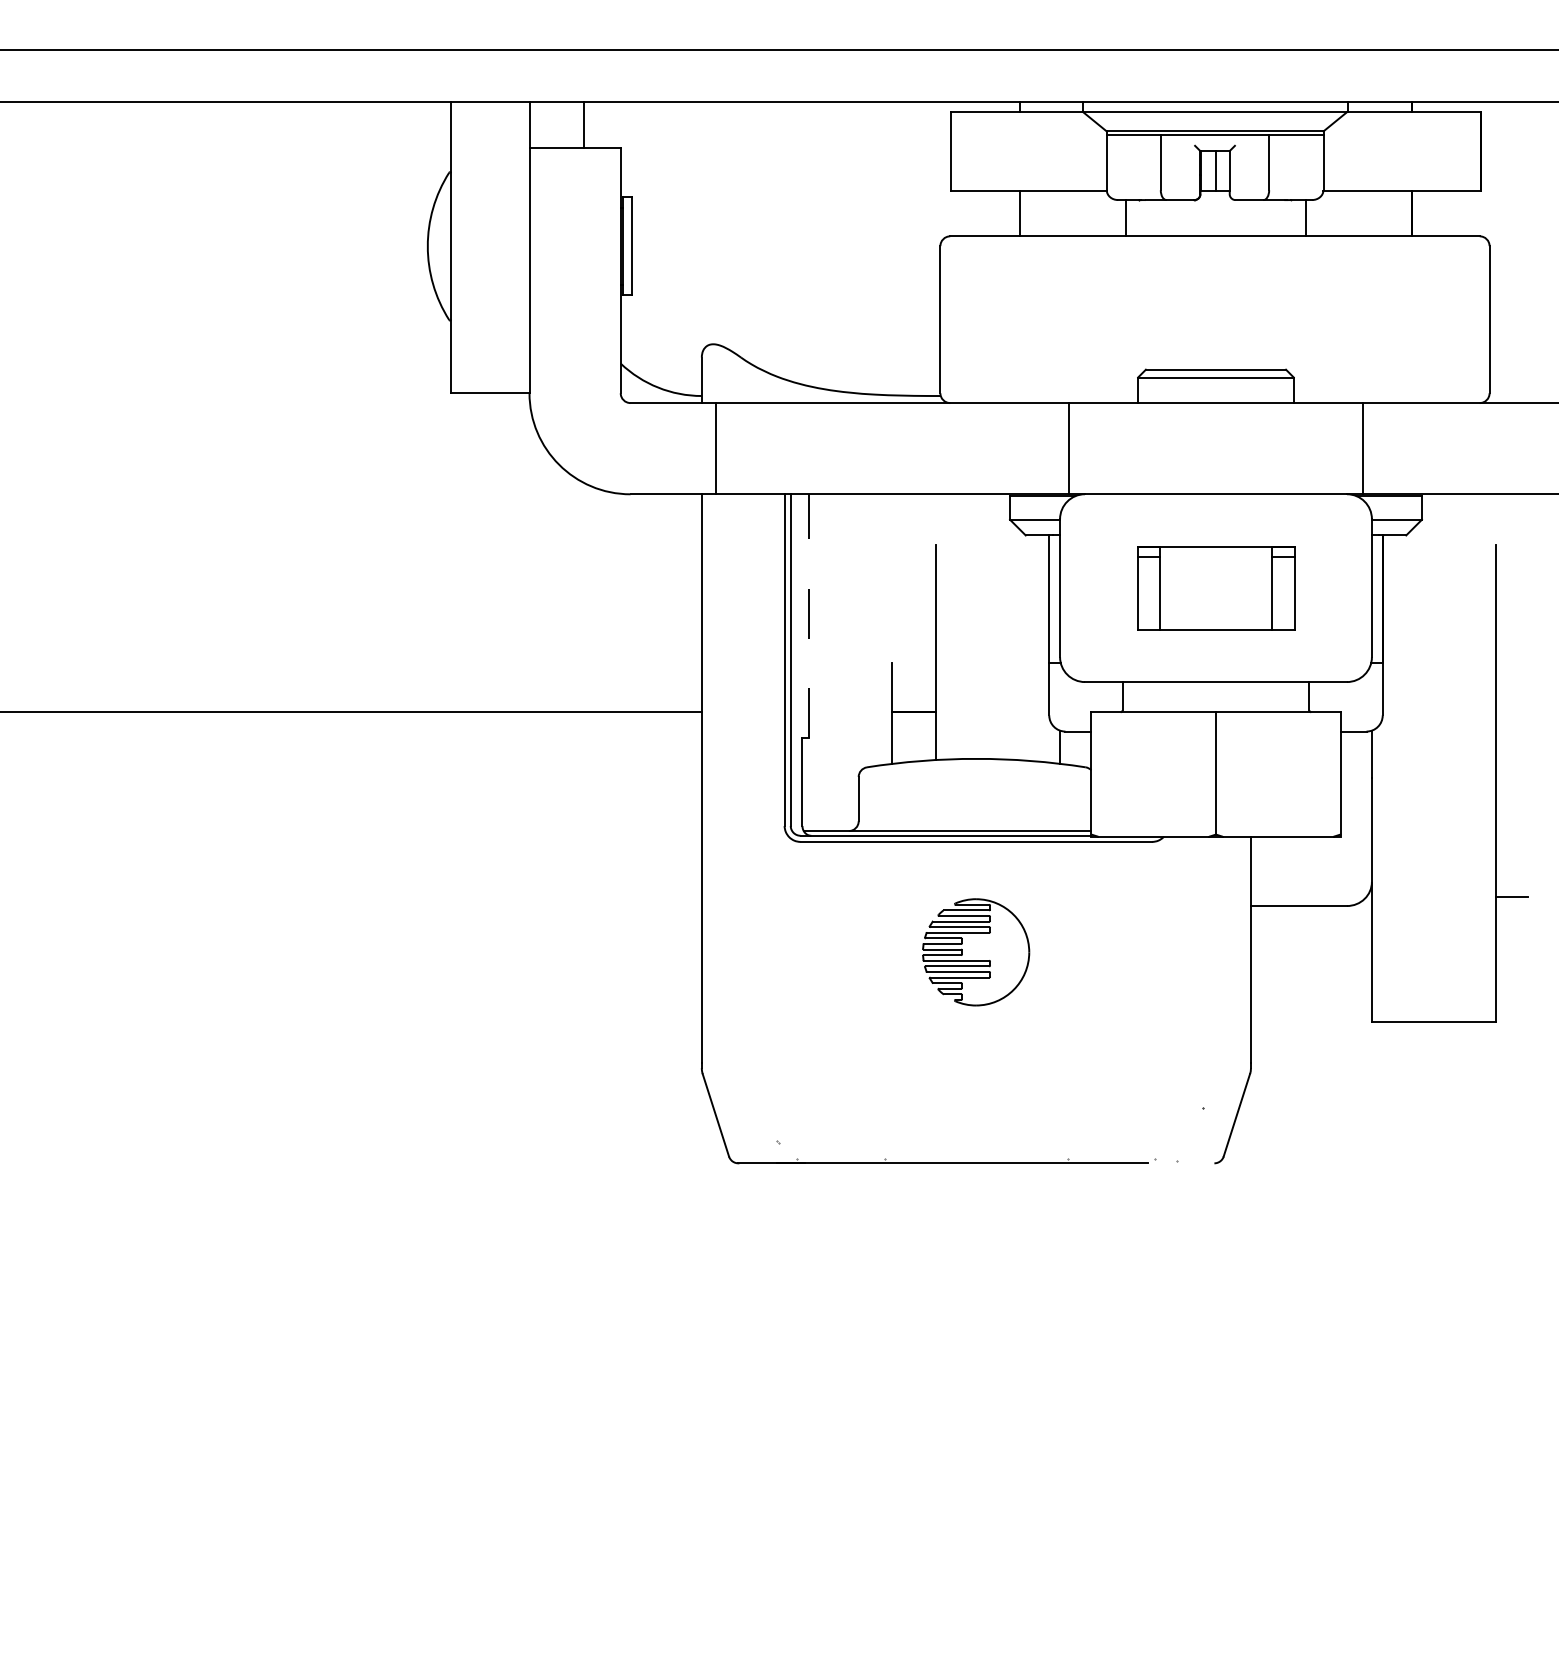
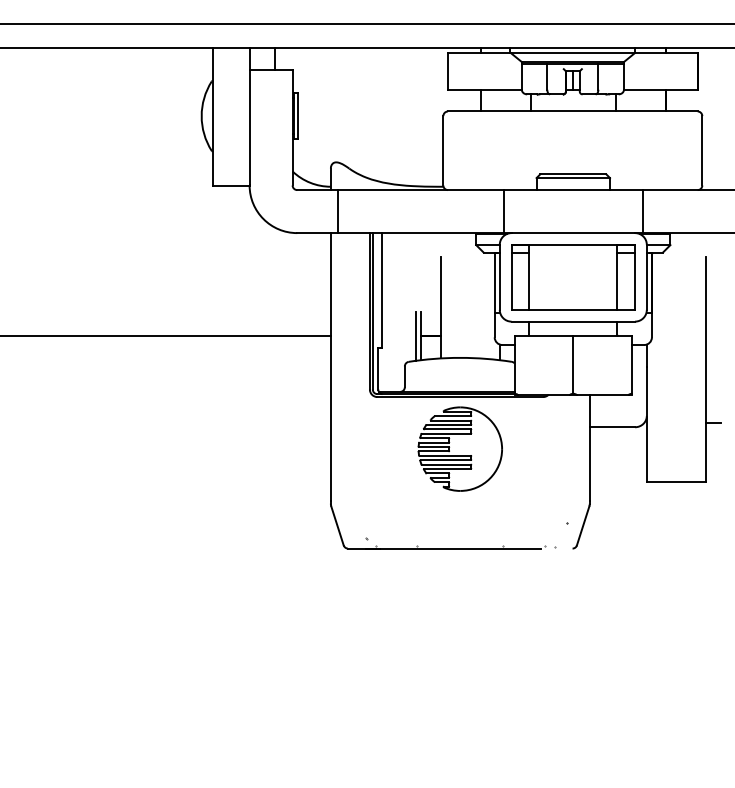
part: (1216, 588) -> (573, 277), size x1.67
line: (809, 615) -> (381, 290), dashed -> solid
line: (881, 713) -> (415, 336), added
part: (974, 951) -> (459, 448), size x1.67

